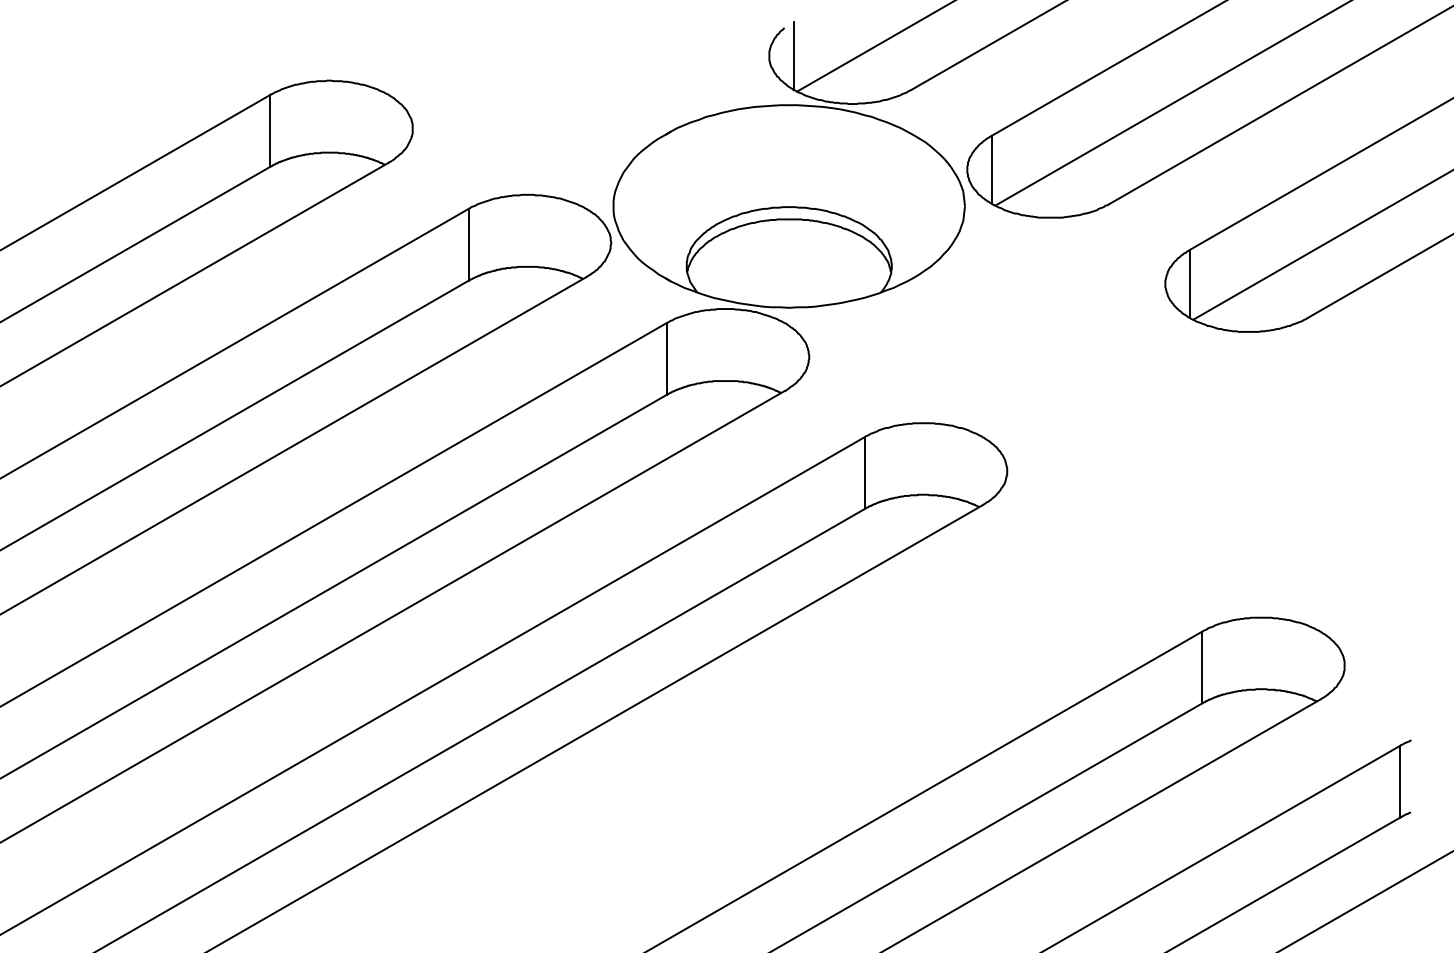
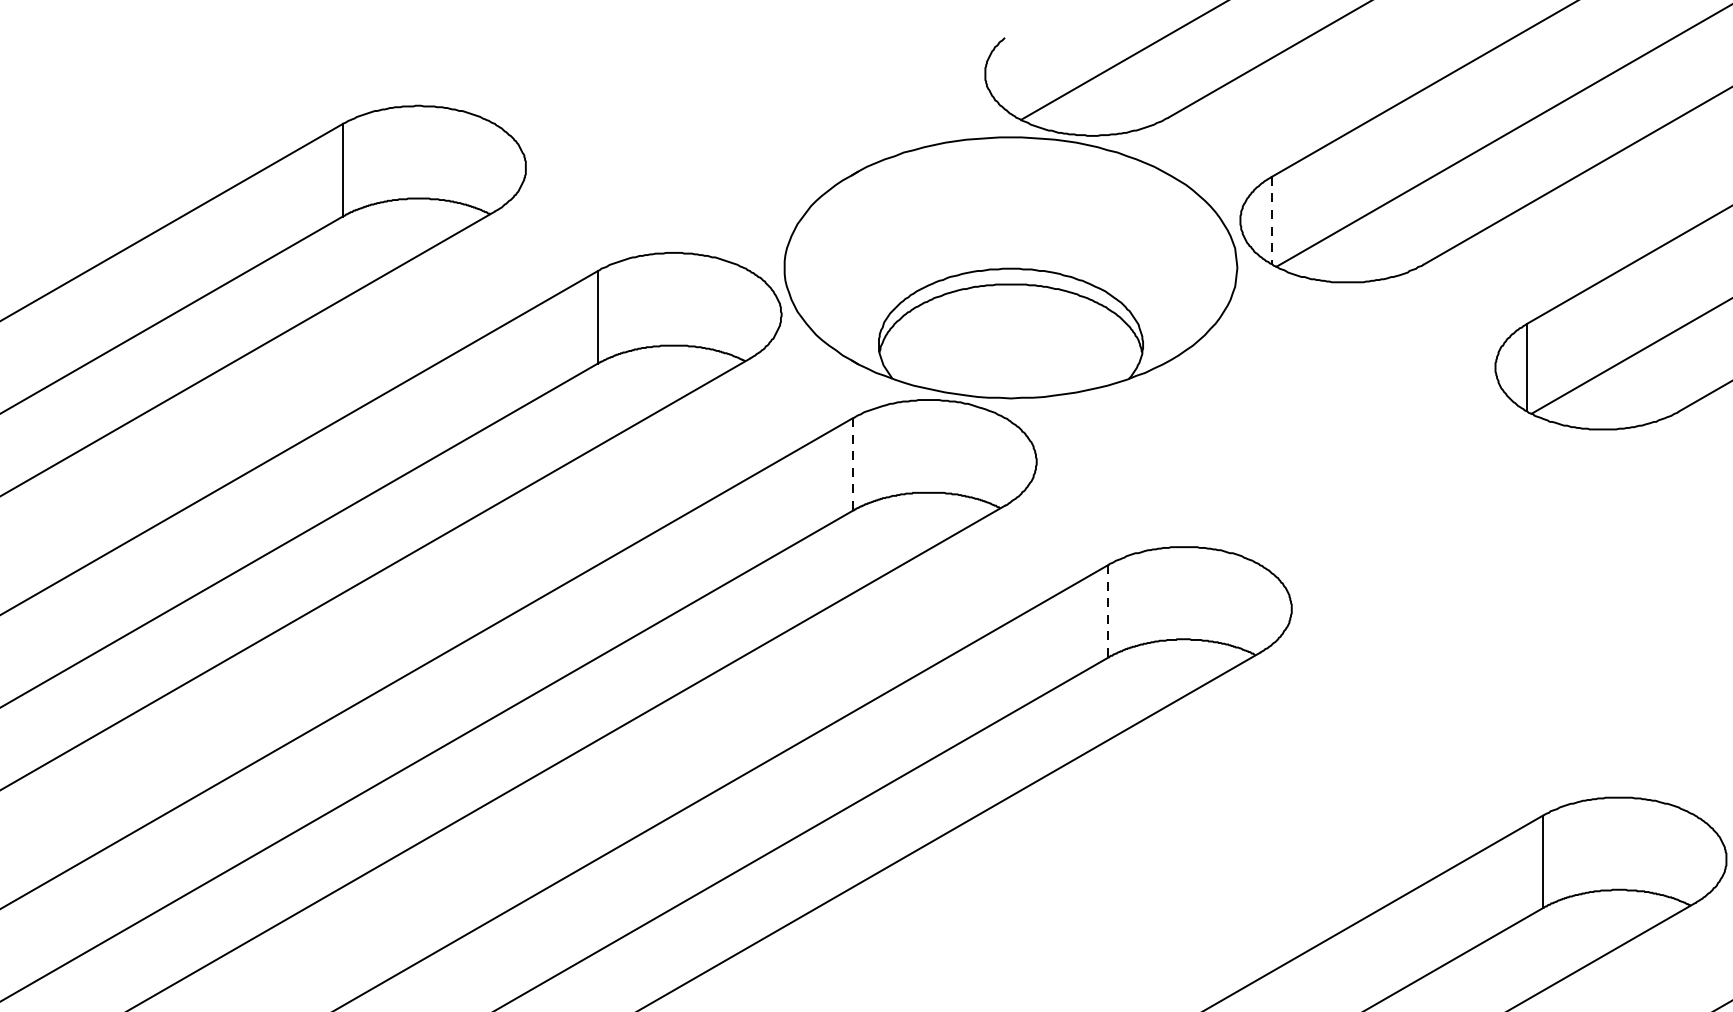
line: (793, 55) -> (1016, 73), removed
line: (991, 170) -> (1271, 221), solid -> dashed
line: (666, 359) -> (852, 465), solid -> dashed
line: (864, 473) -> (1107, 611), solid -> dashed

